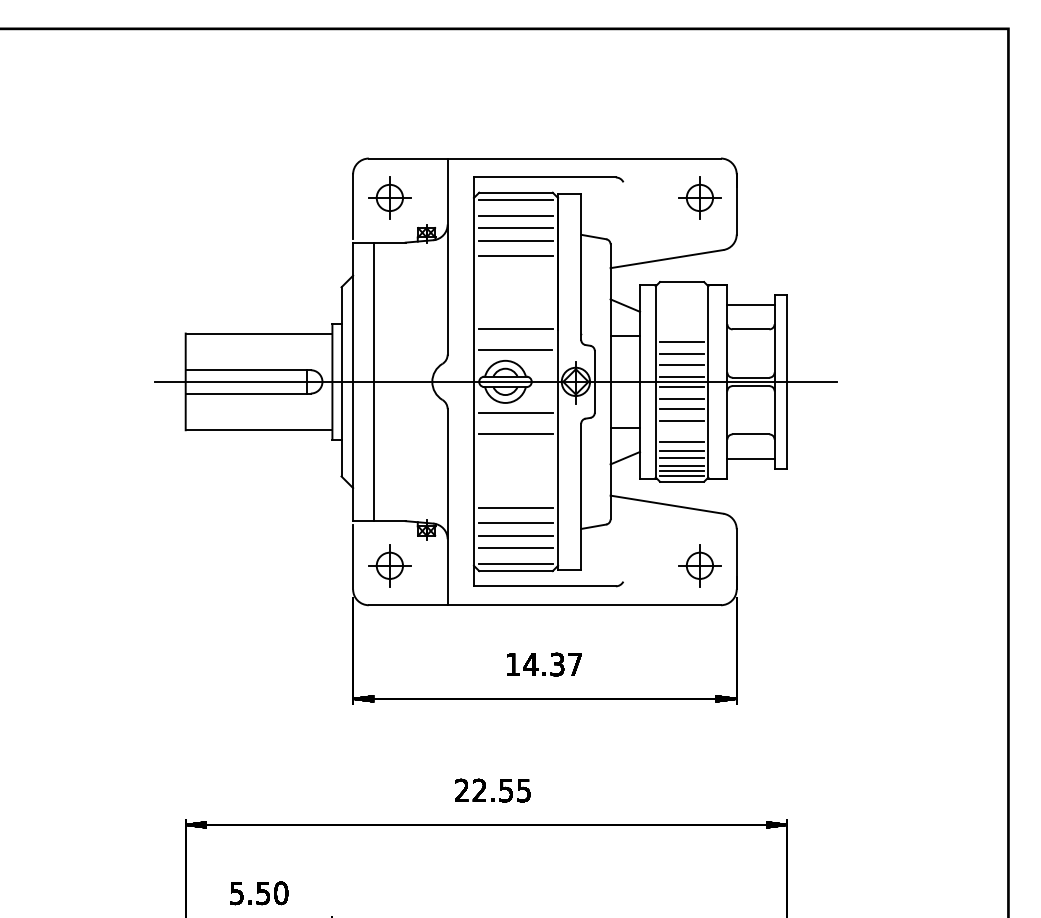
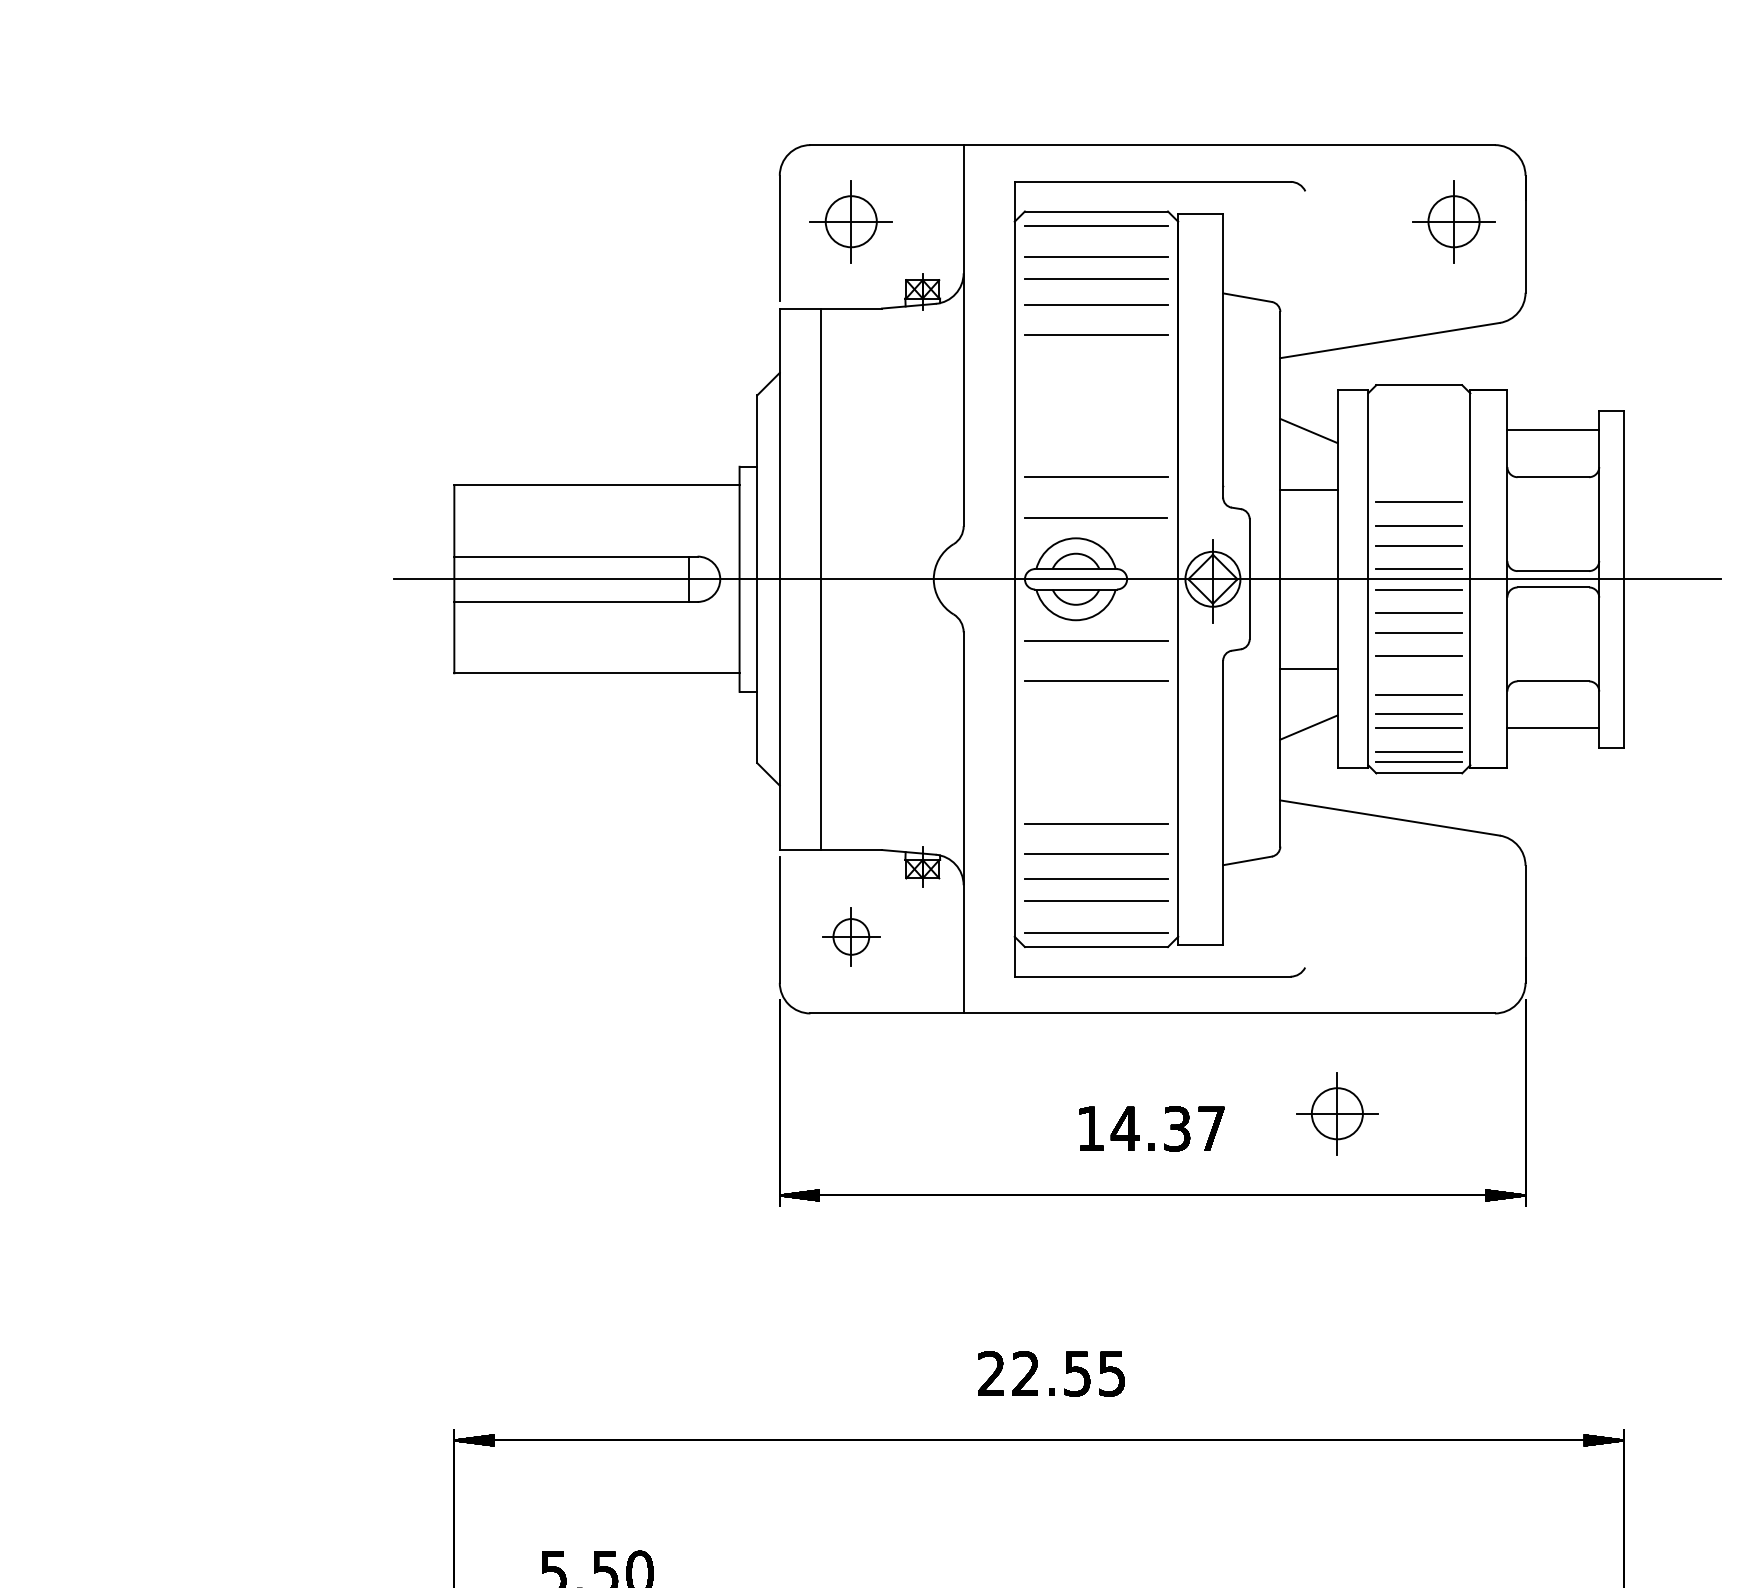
line: (682, 465) -> (1420, 741), removed
part: (389, 565) -> (850, 936), size x0.7
part: (699, 565) -> (1336, 1113), moved

